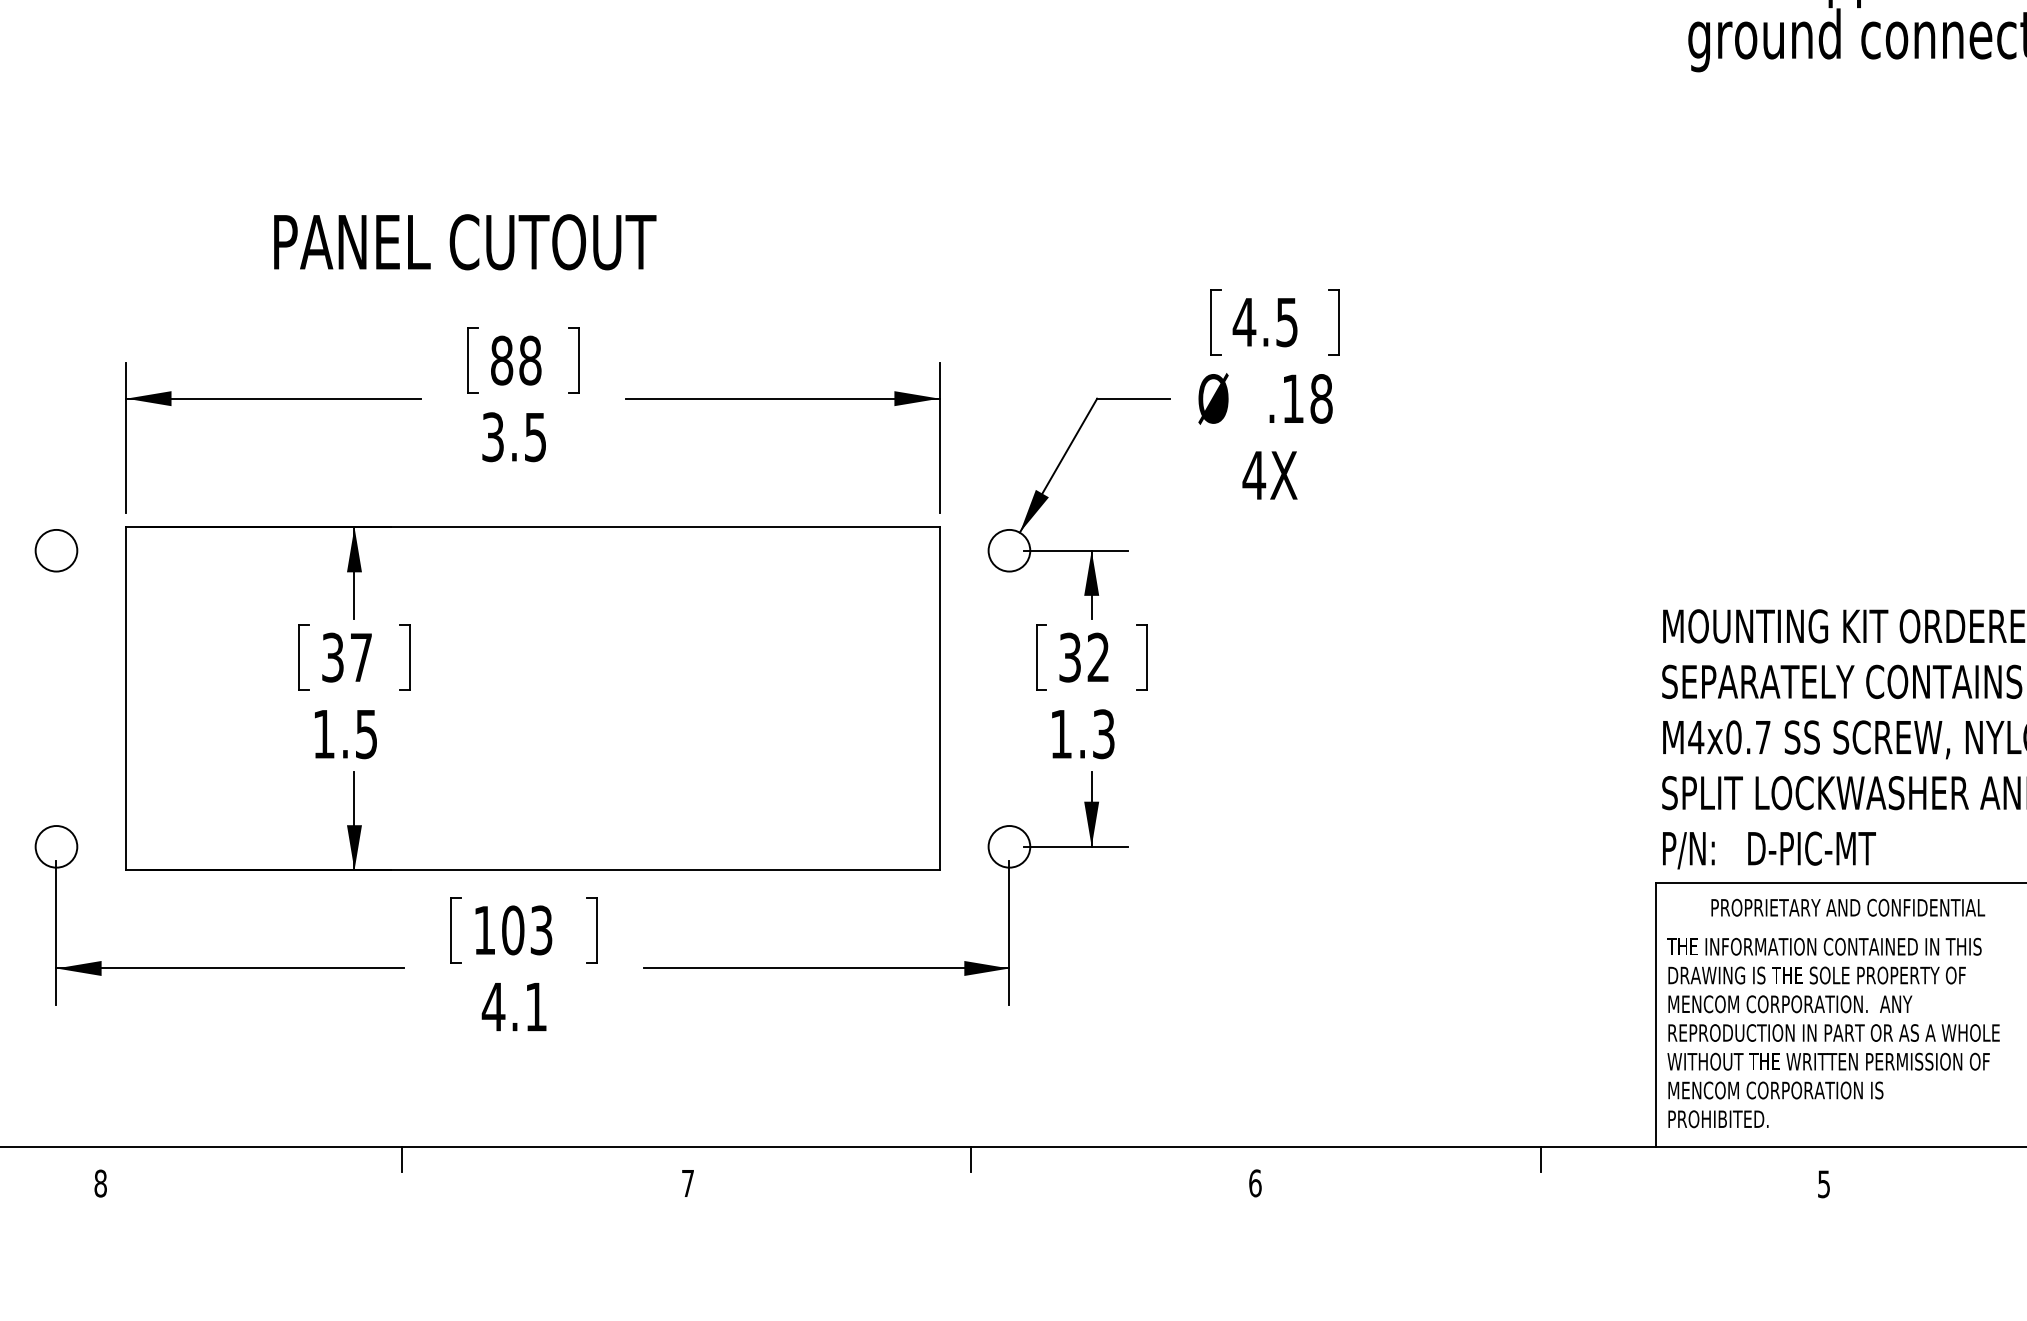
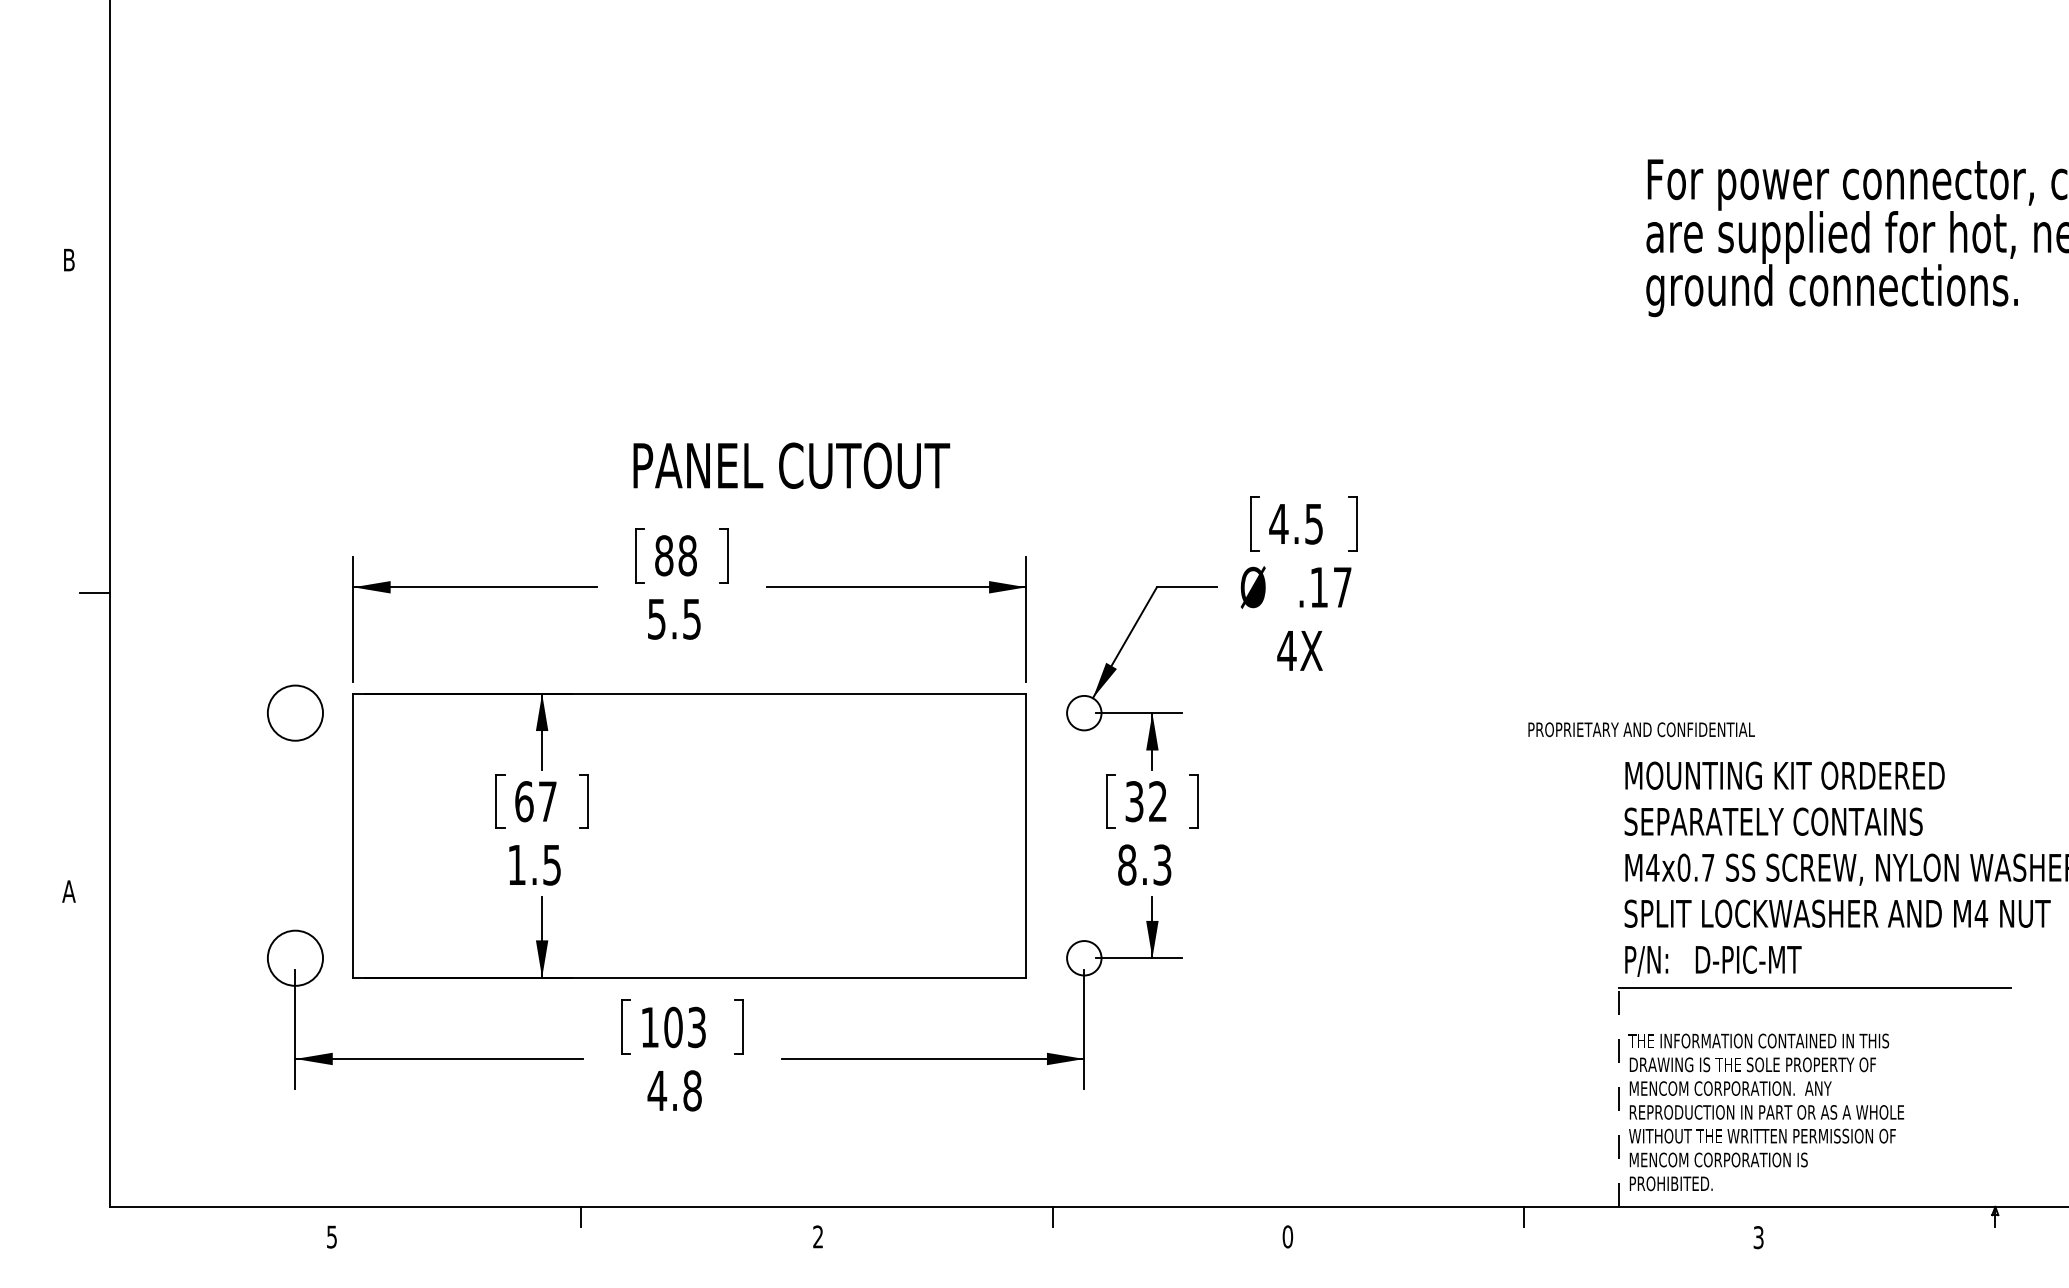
text: (464, 241) -> (791, 465), moved
text: (1321, 398) -> (1342, 587), .18 -> .17
text: (492, 436) -> (656, 618), 3.5 -> 5.5
circle: (56, 549) -> (295, 712), size x1.6
text: (333, 657) -> (524, 801), 37 -> 67
text: (1061, 733) -> (1127, 864), 1.3 -> 8.3
circle: (56, 847) -> (295, 958), size x1.6
text: (1848, 907) -> (1641, 729), moved
text: (536, 1006) -> (692, 1090), 4.1 -> 4.8
line: (1655, 1013) -> (1619, 1096), solid -> dashed
text: (101, 1182) -> (332, 1236), 8 -> 5
text: (688, 1182) -> (818, 1236), 7 -> 2
text: (1254, 1182) -> (1287, 1236), 6 -> 0
text: (1823, 1184) -> (1758, 1237), 5 -> 3

